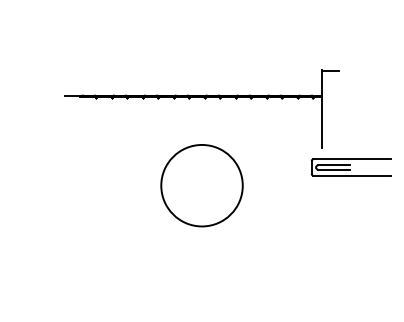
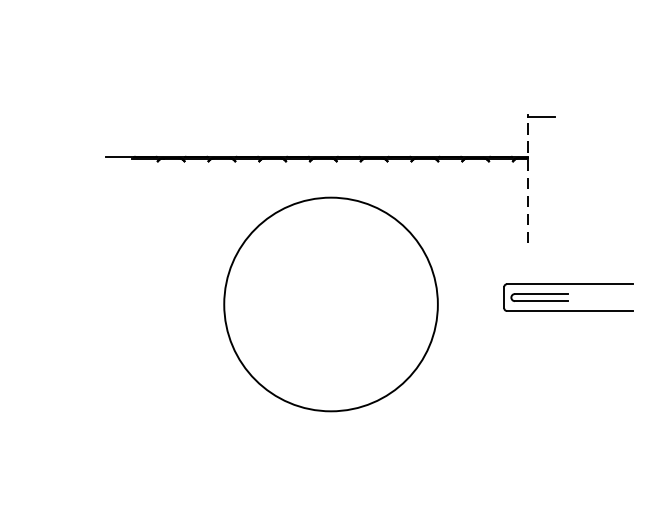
line: (322, 109) -> (528, 179), solid -> dashed
part: (350, 167) -> (567, 297), moved
circle: (201, 185) -> (330, 304), size x1.6

